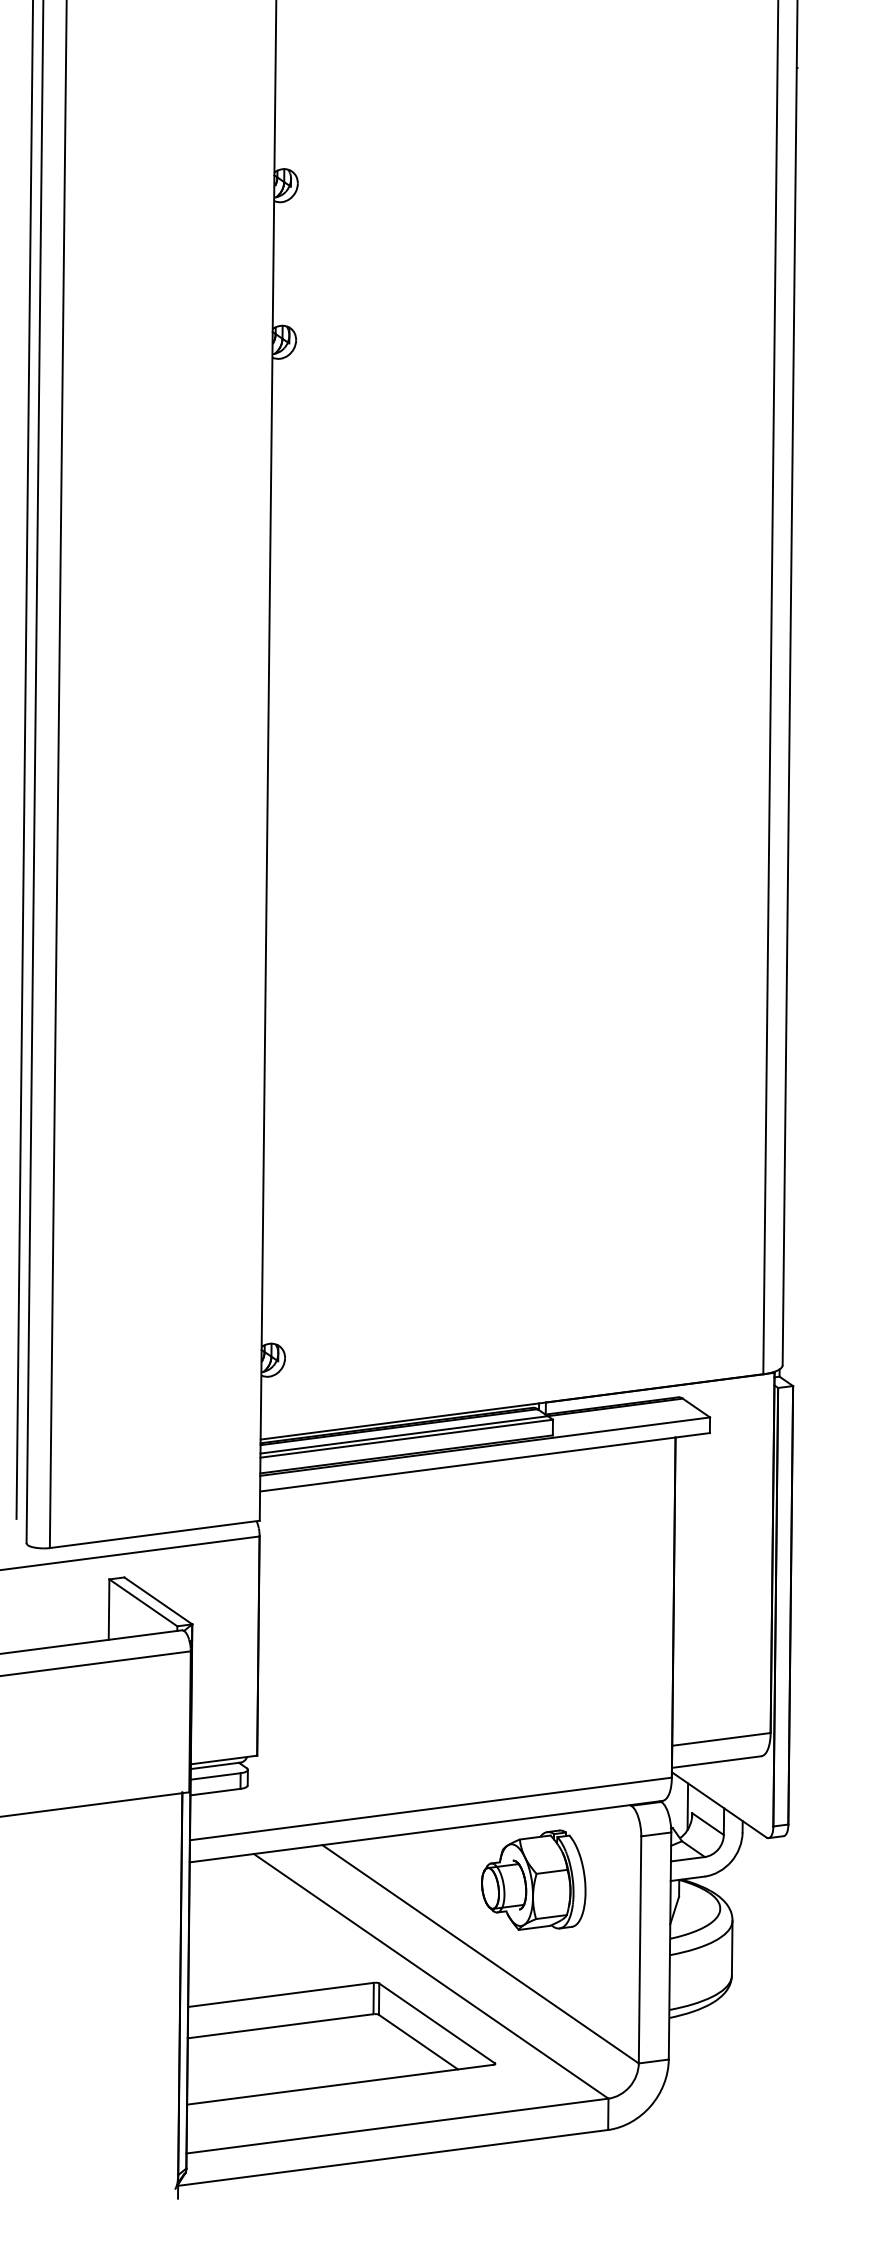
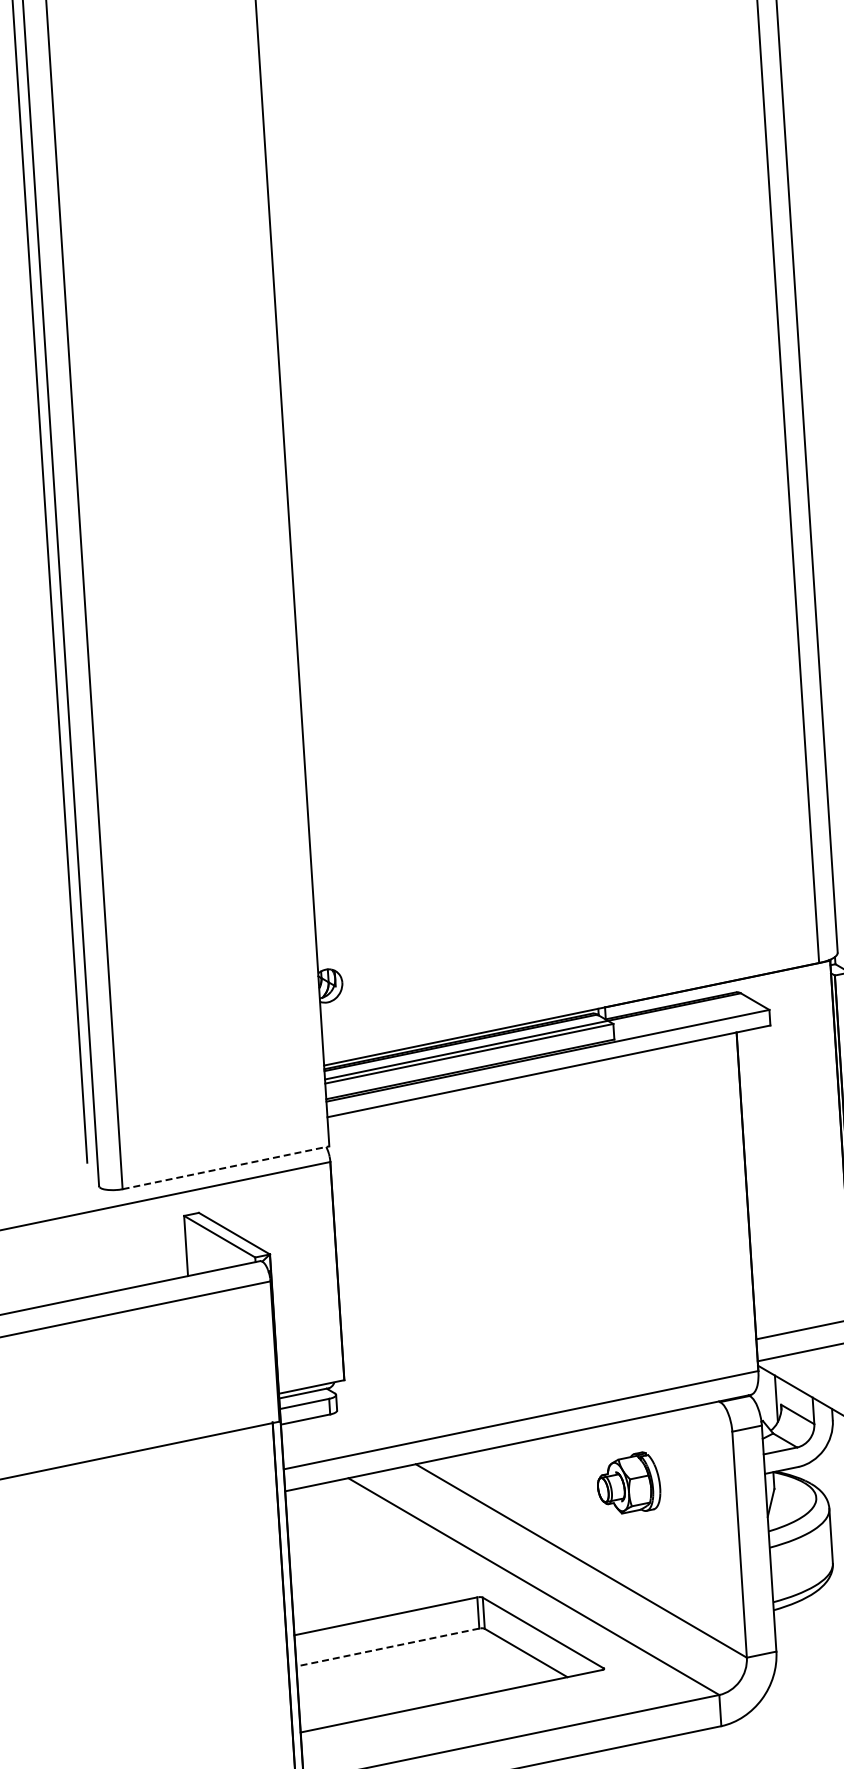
line: (154, 1534) -> (225, 1167), solid -> dashed
part: (533, 1879) -> (628, 1482), size x0.6
line: (280, 2026) -> (387, 1647), solid -> dashed

